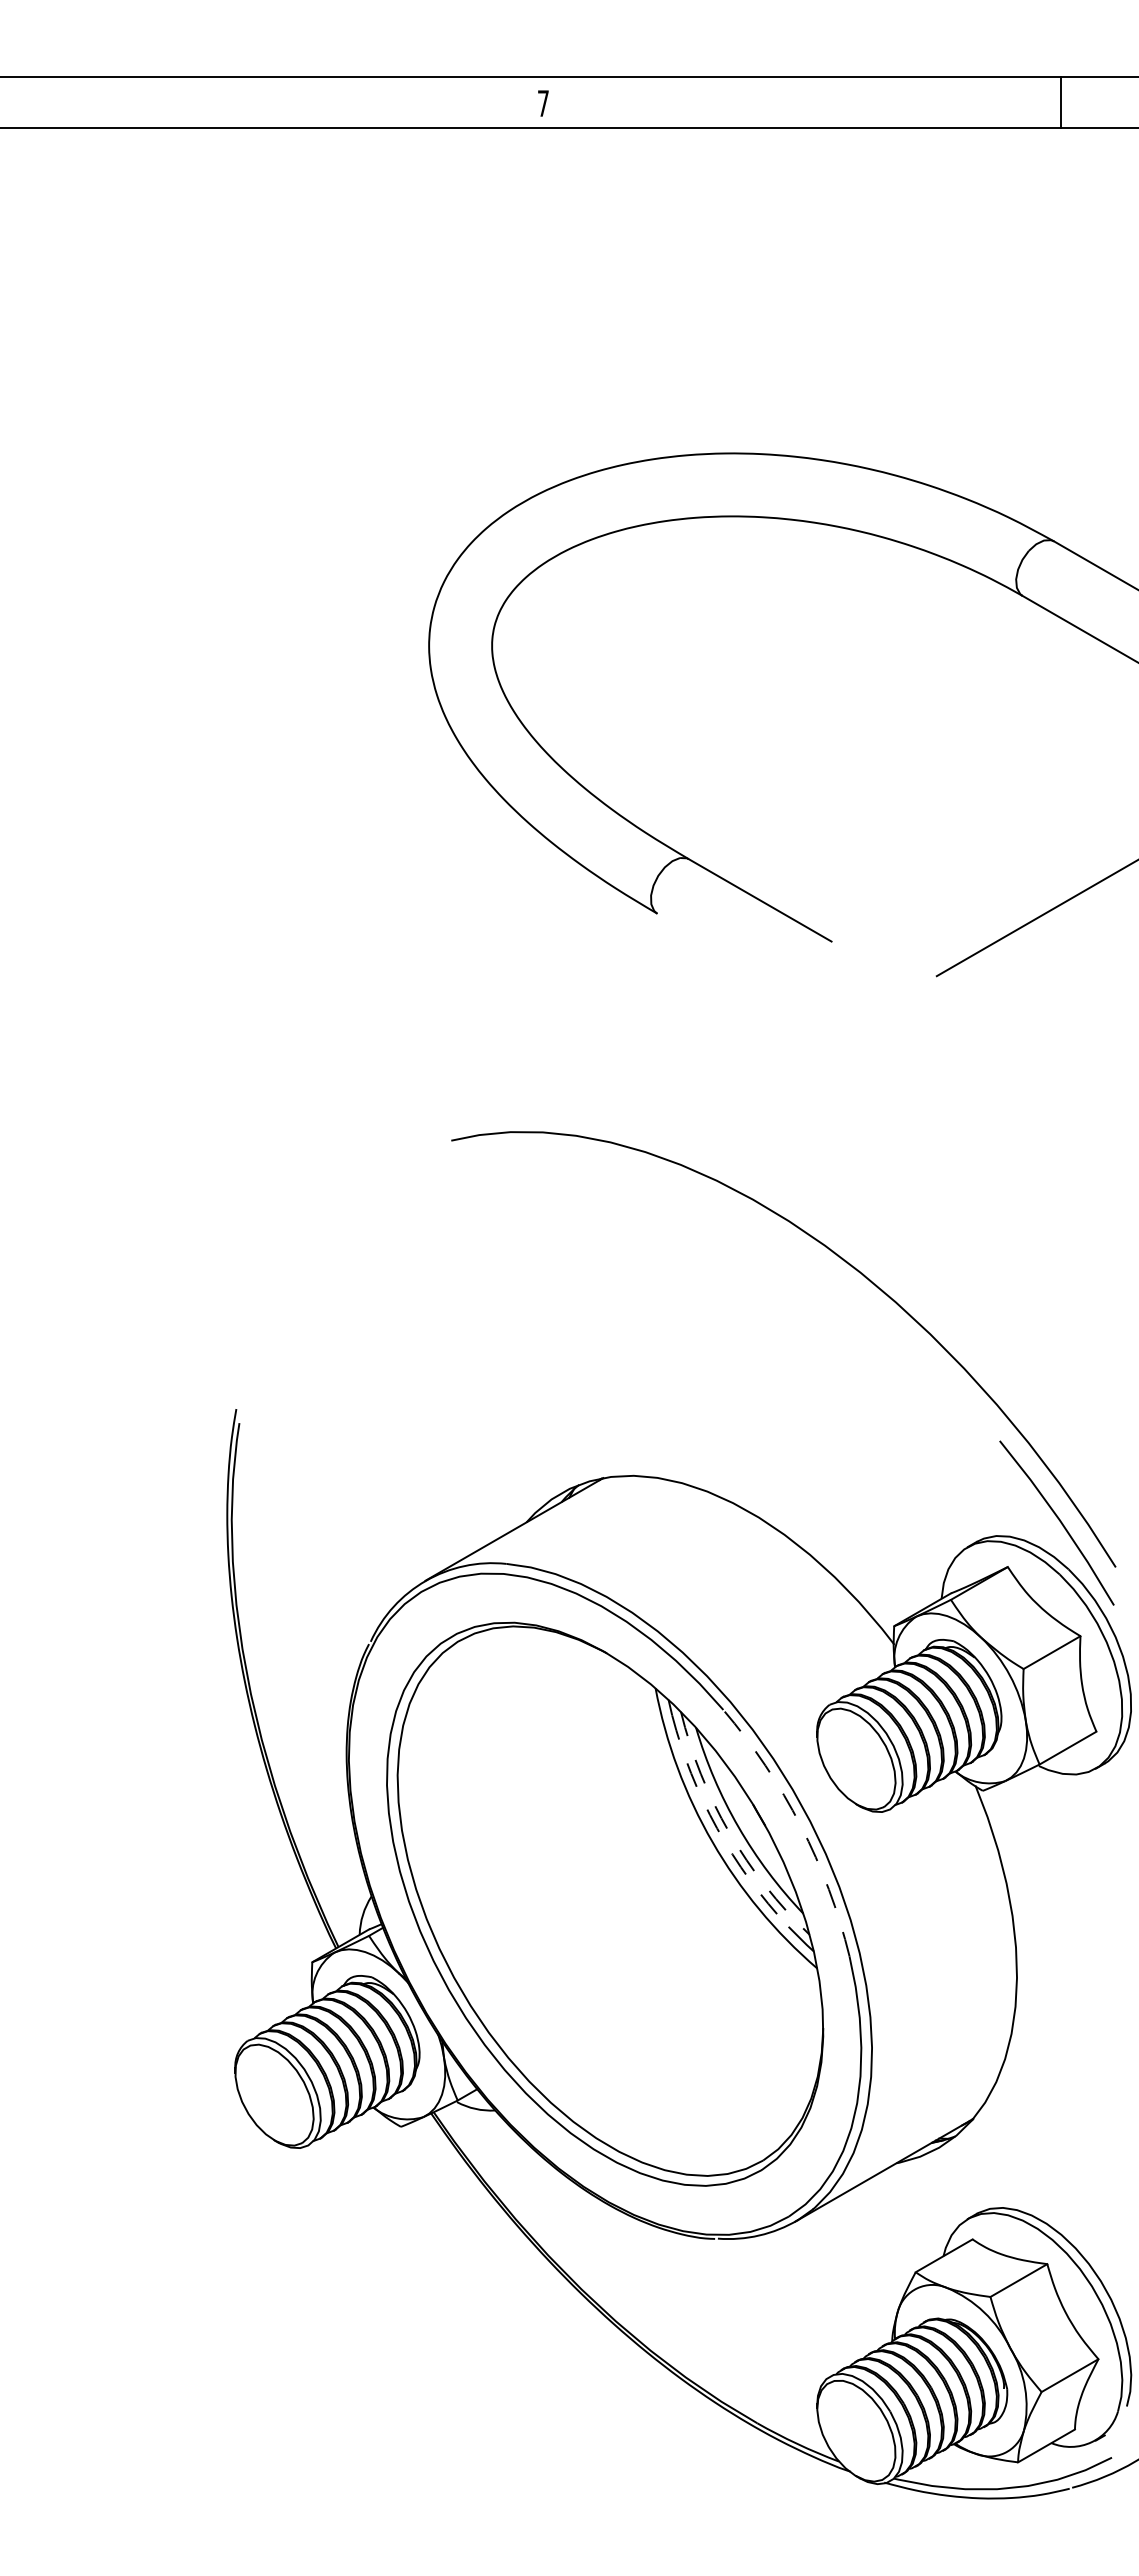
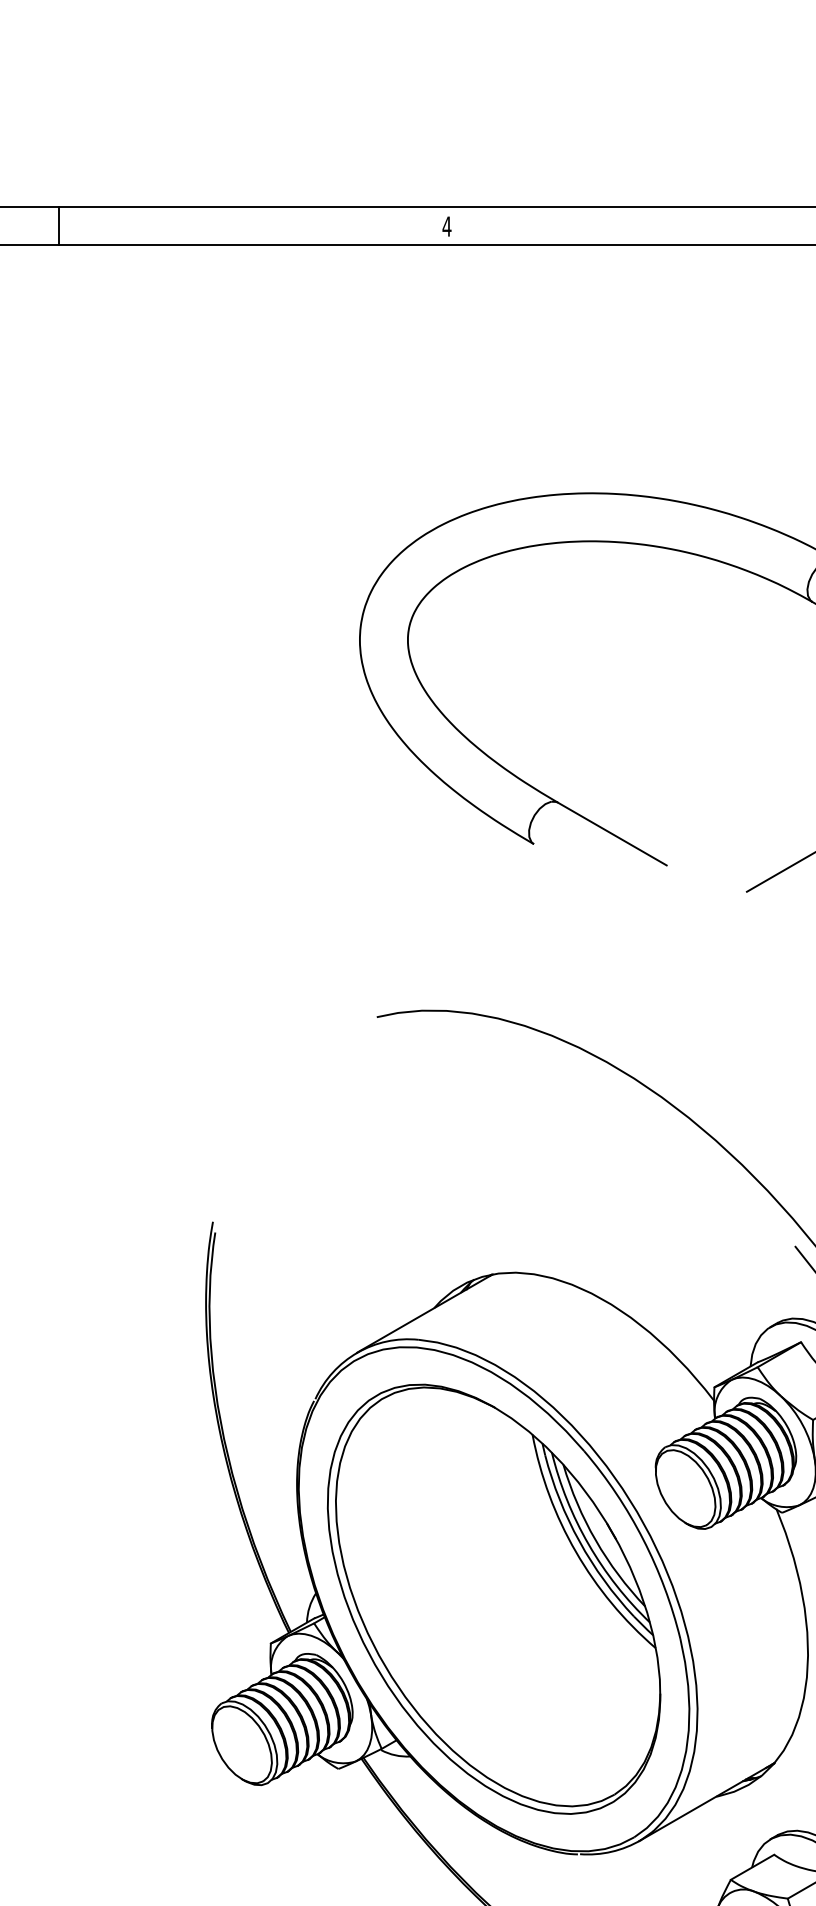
line: (34, 102) -> (59, 225), added
text: (543, 103) -> (447, 226), 7 -> 4
arc: (800, 1825) -> (643, 1539), dashed -> solid
arc: (717, 1828) -> (579, 1541), dashed -> solid
arc: (729, 1832) -> (588, 1544), dashed -> solid

